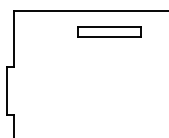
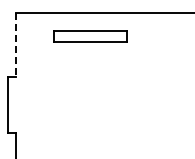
part: (109, 31) -> (90, 36), moved
line: (13, 39) -> (15, 45), solid -> dashed

